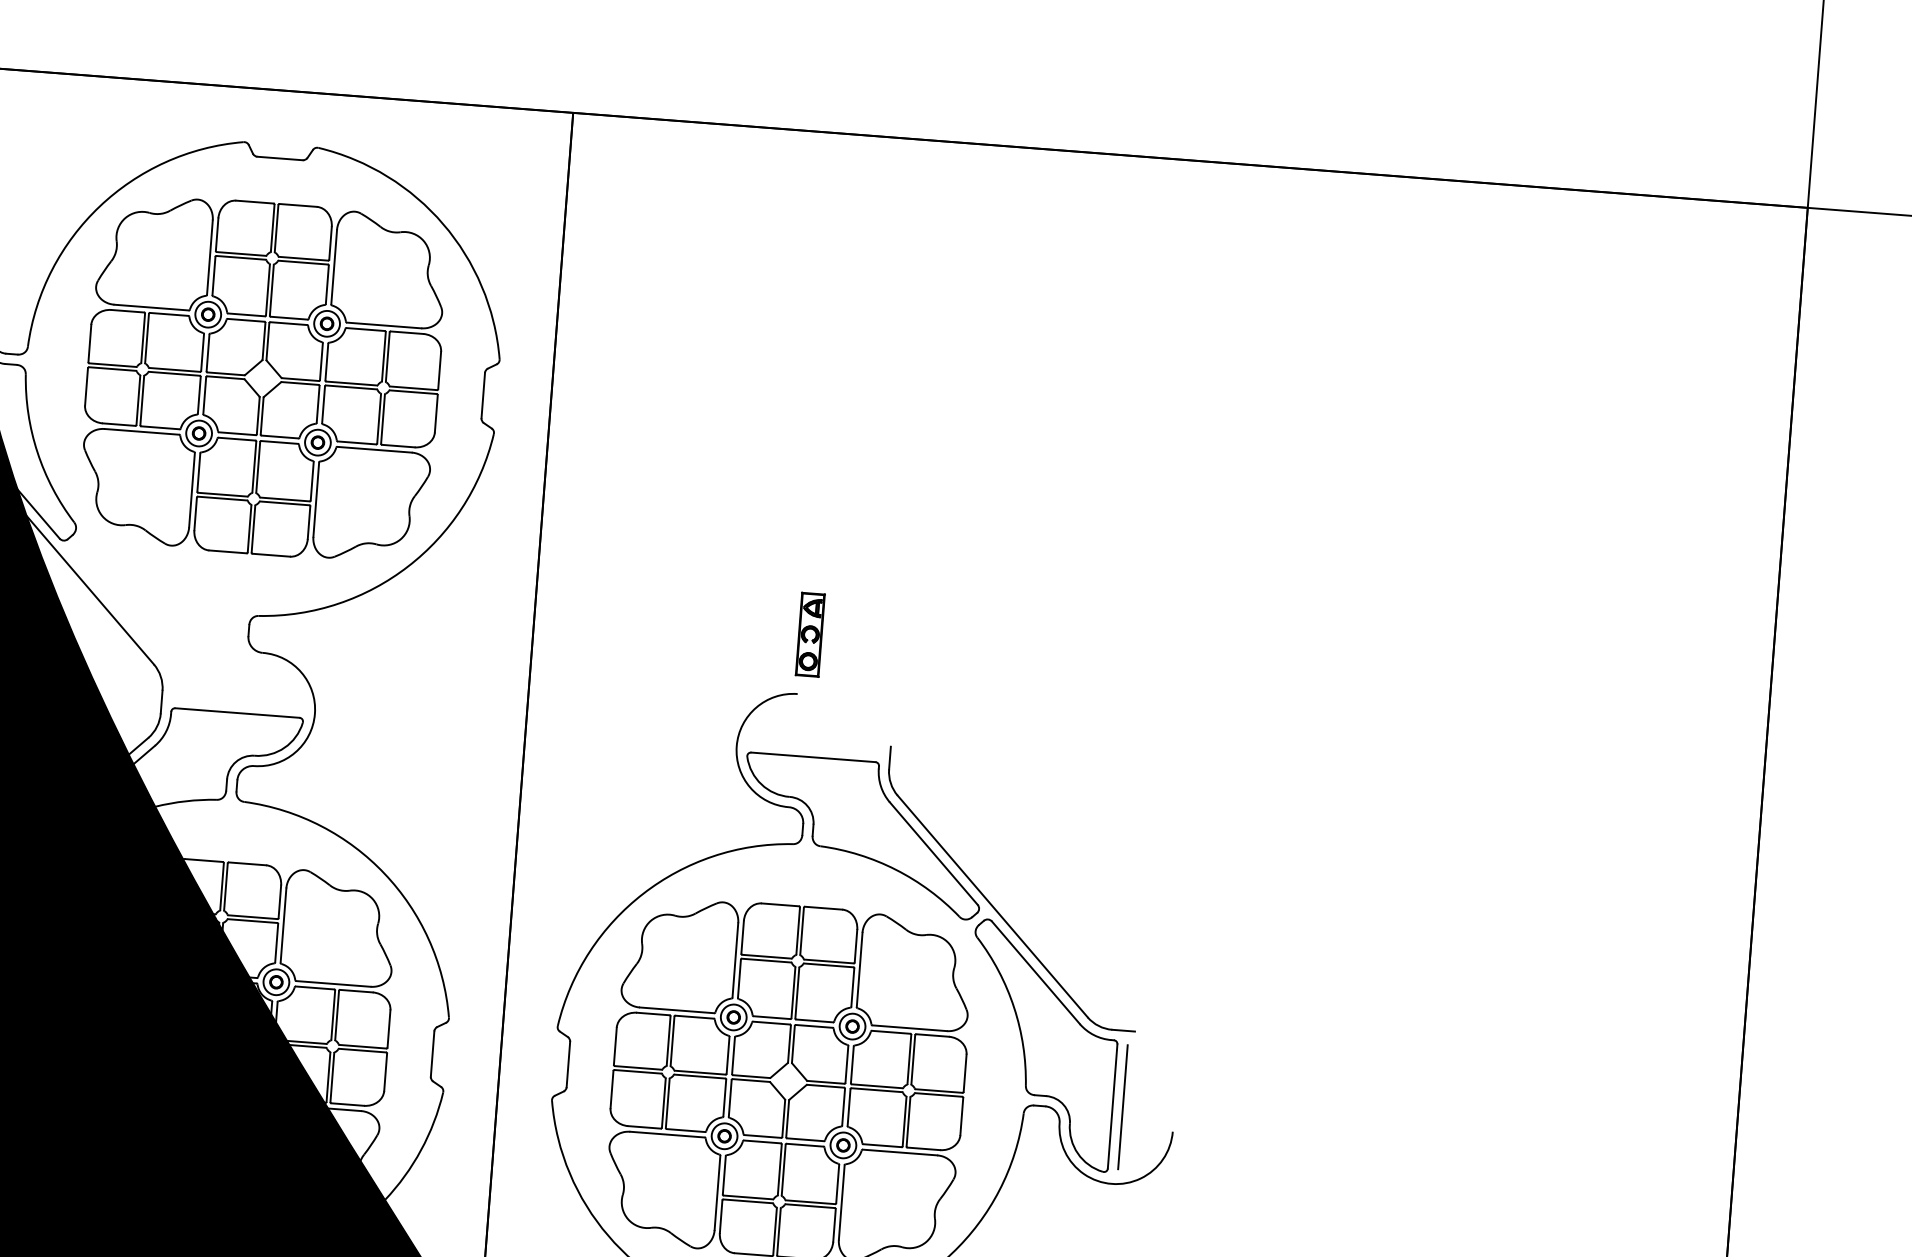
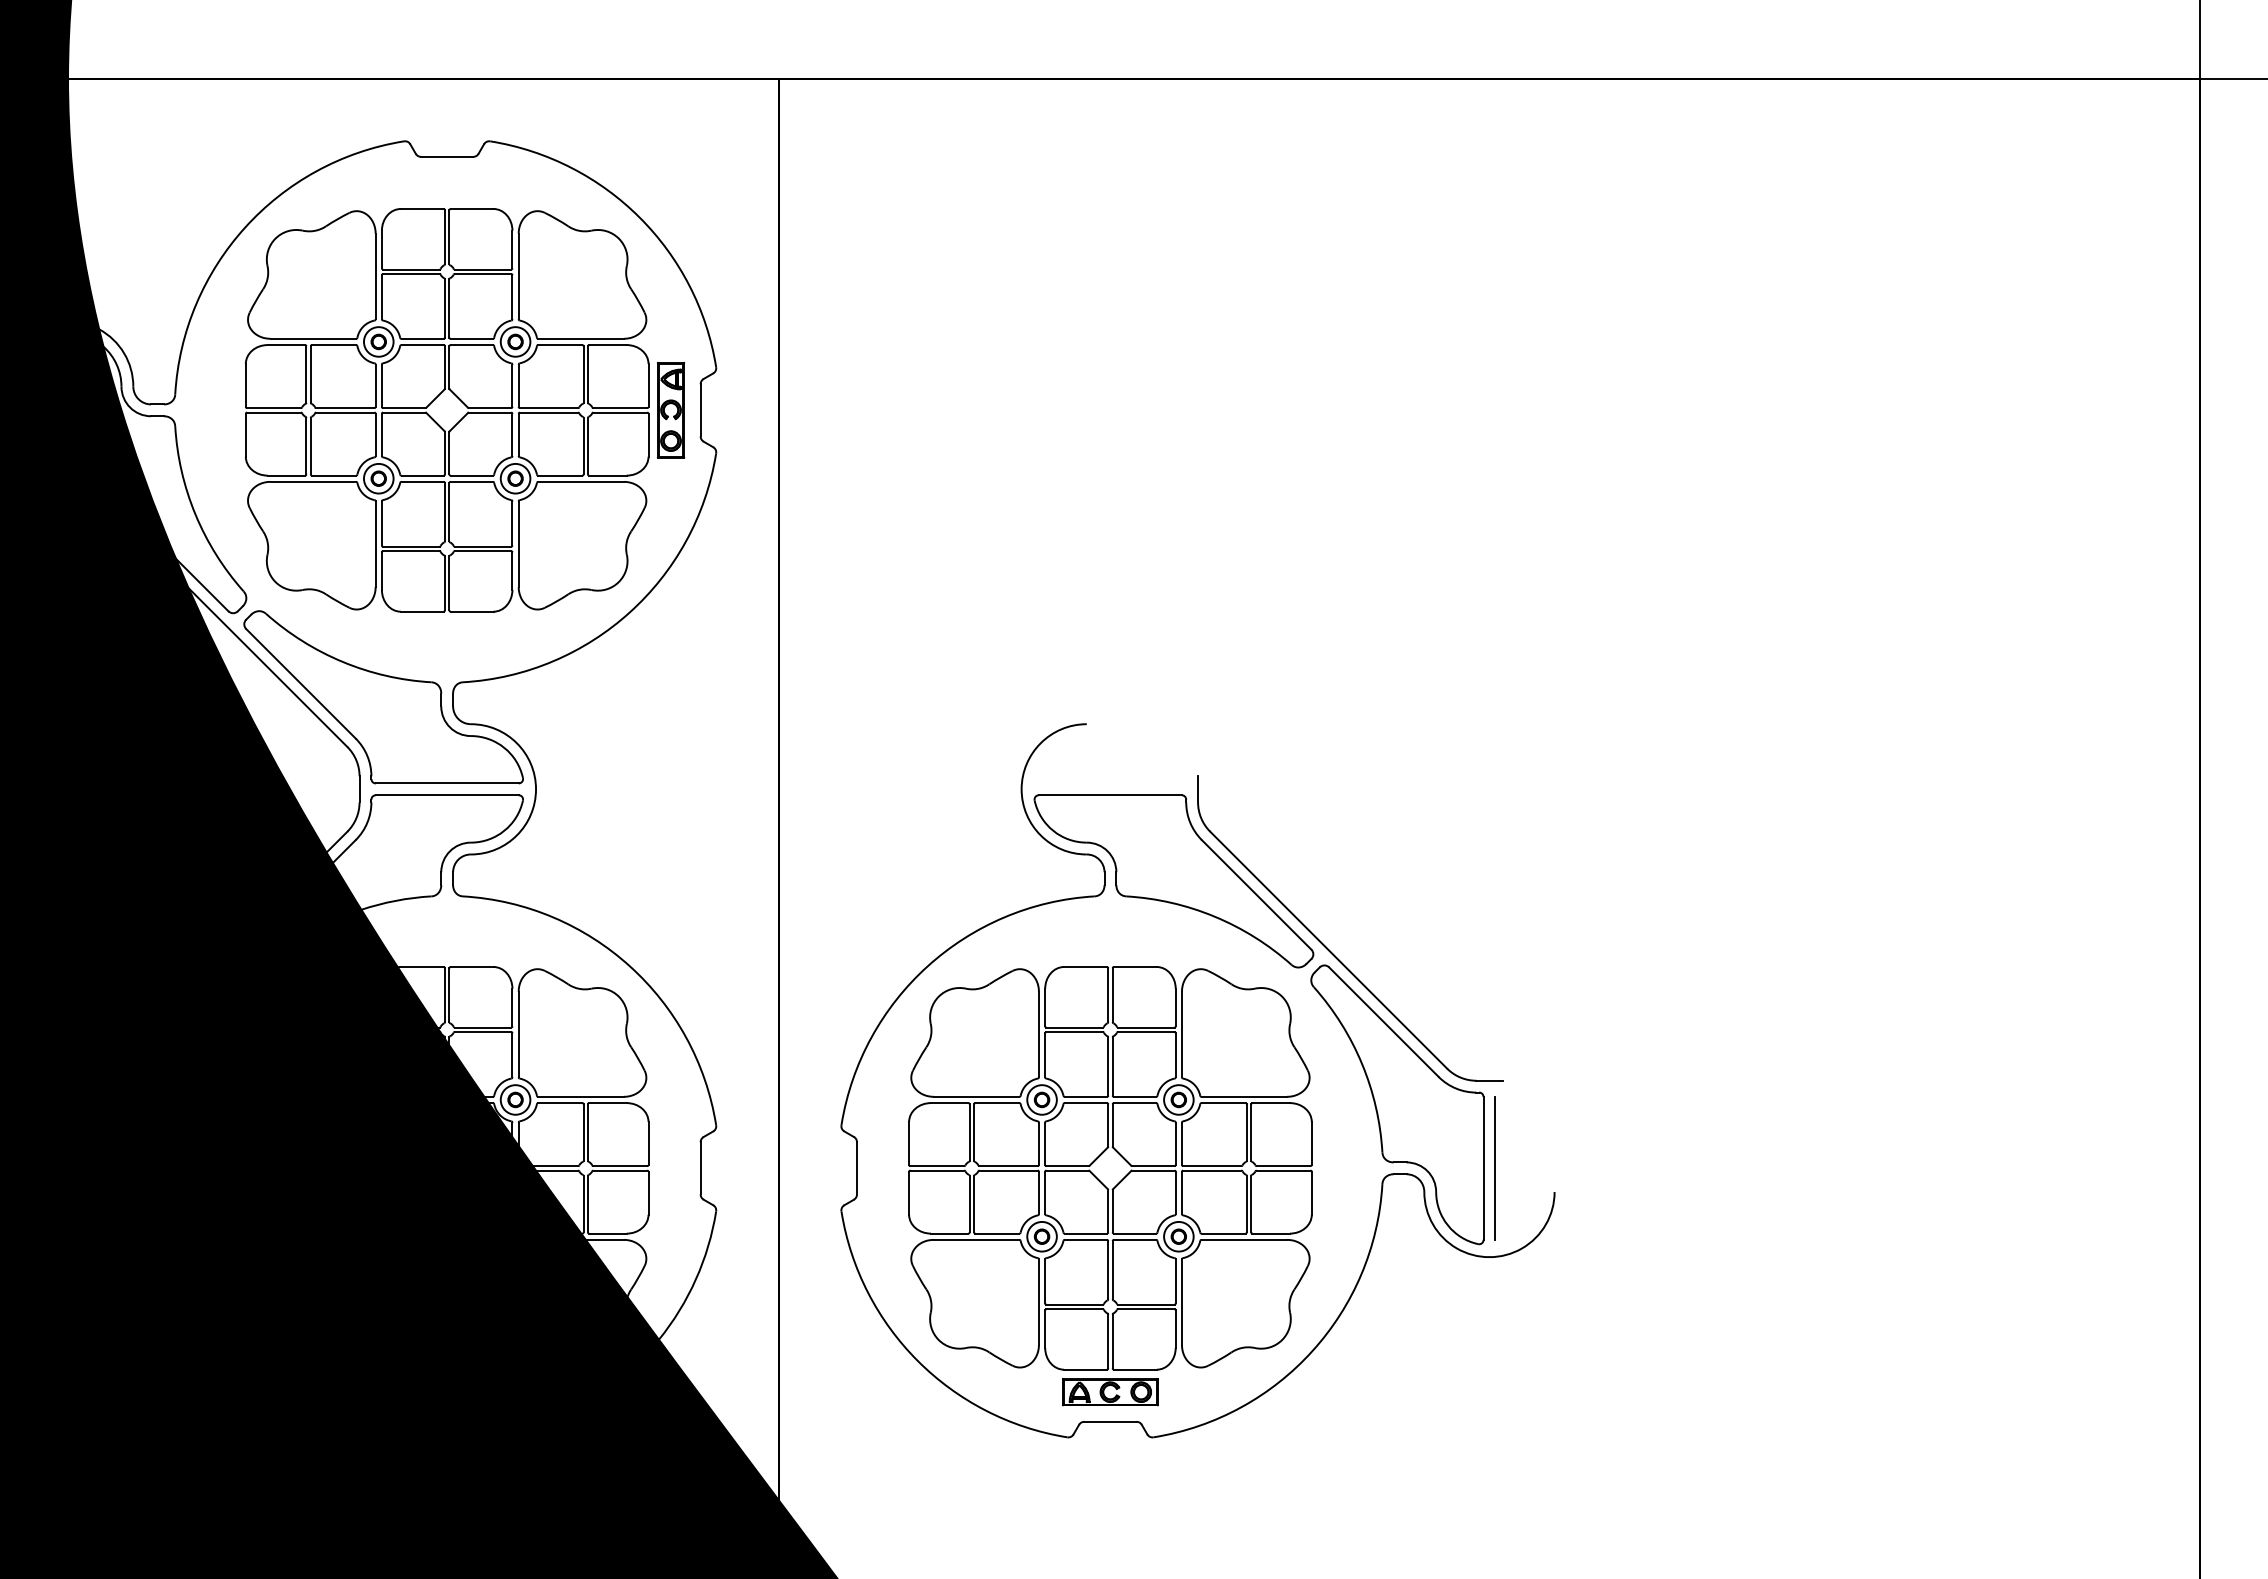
part: (188, 623) -> (383, 697), added
part: (810, 635) -> (671, 410), moved

